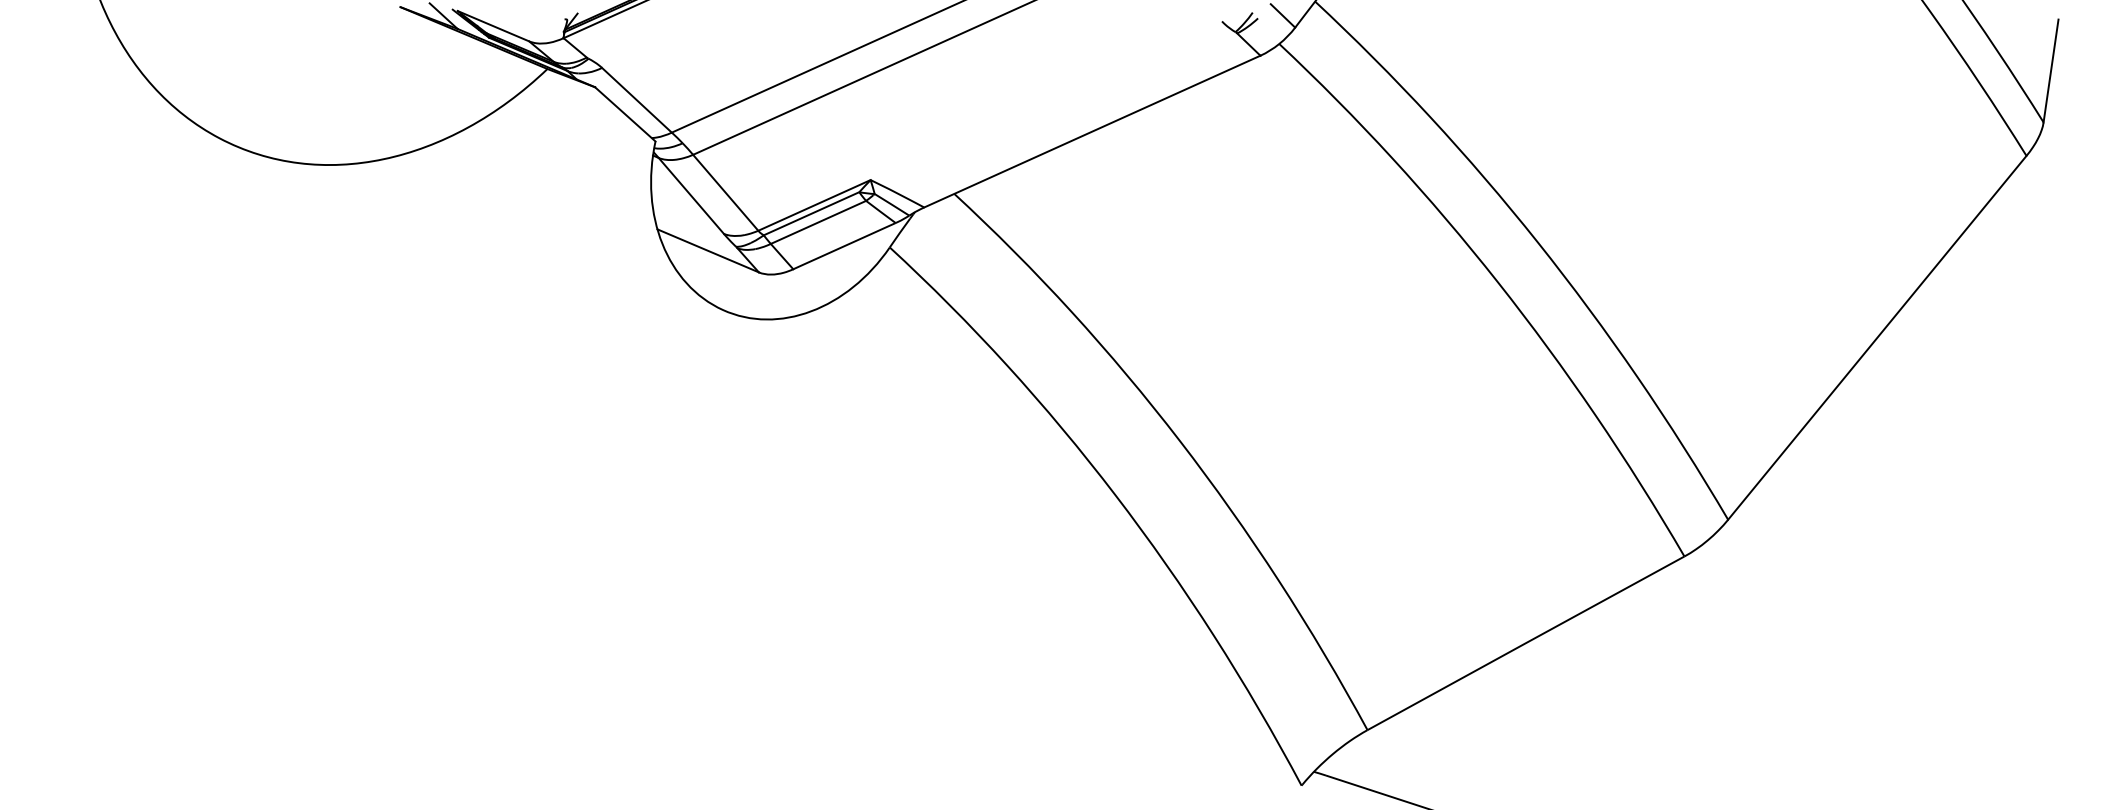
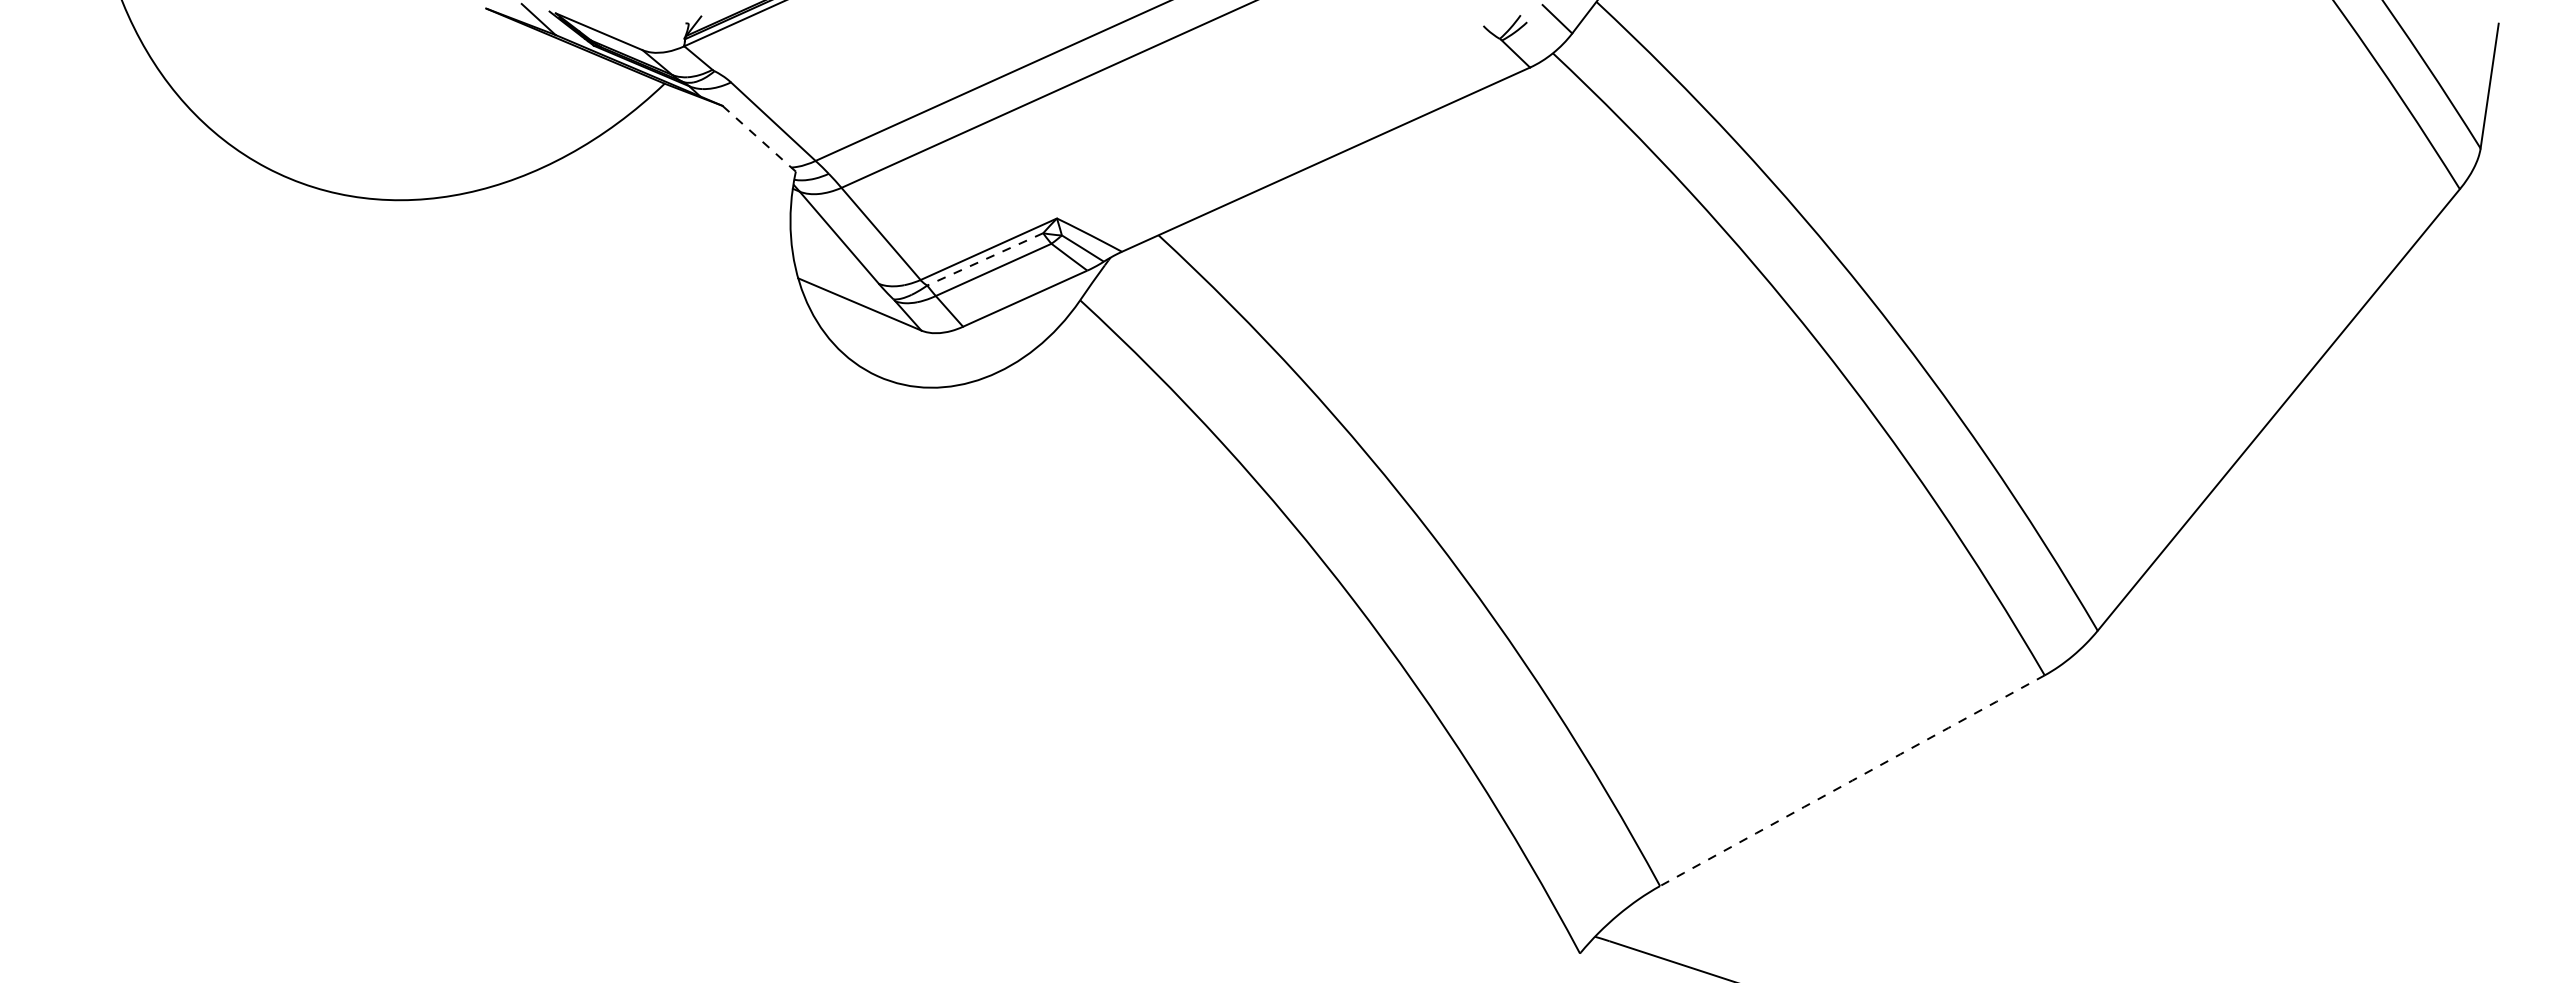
line: (624, 114) -> (758, 138), solid -> dashed
line: (811, 213) -> (985, 259), solid -> dashed
arc: (1526, 643) -> (1852, 780), solid -> dashed

